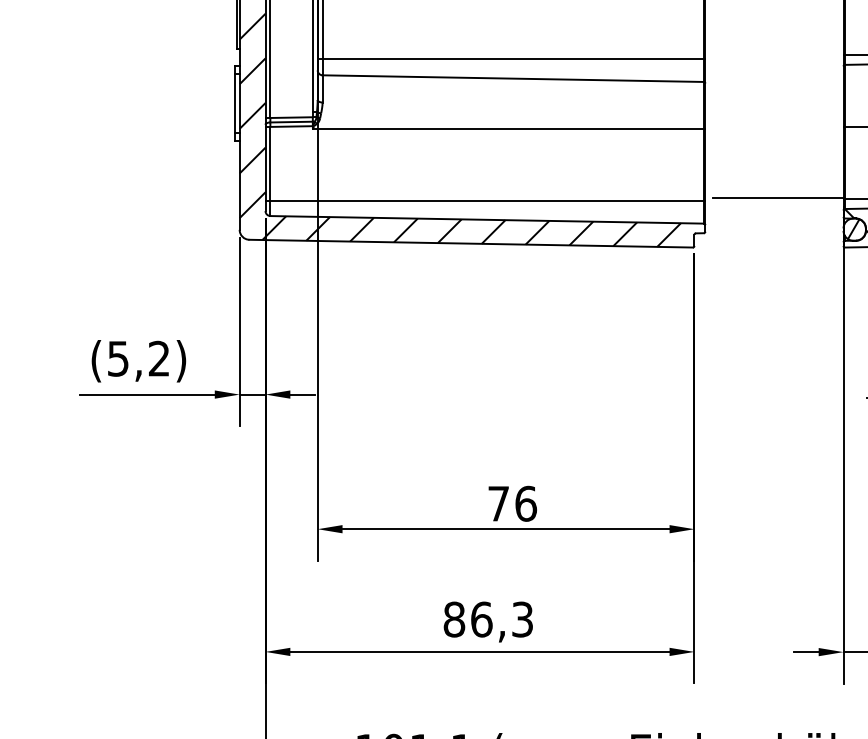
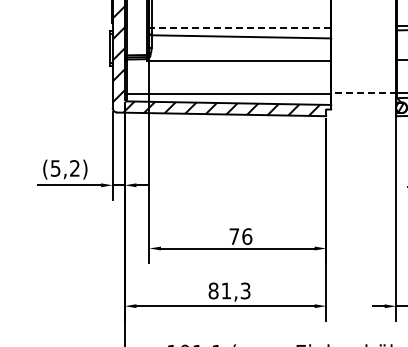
line: (513, 58) -> (241, 27), solid -> dashed
line: (777, 197) -> (365, 92), solid -> dashed
text: (481, 618) -> (226, 290), 86,3 -> 81,3

